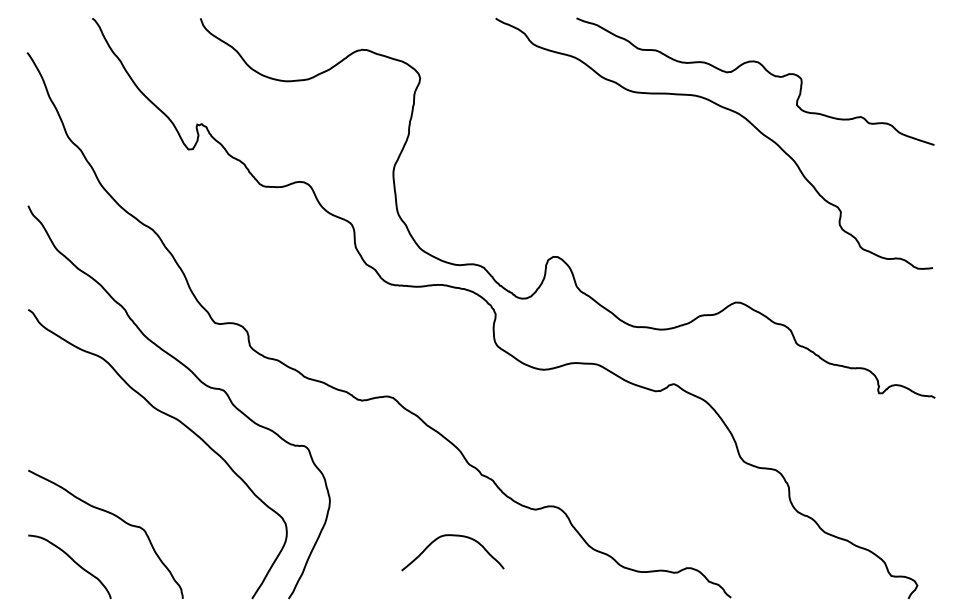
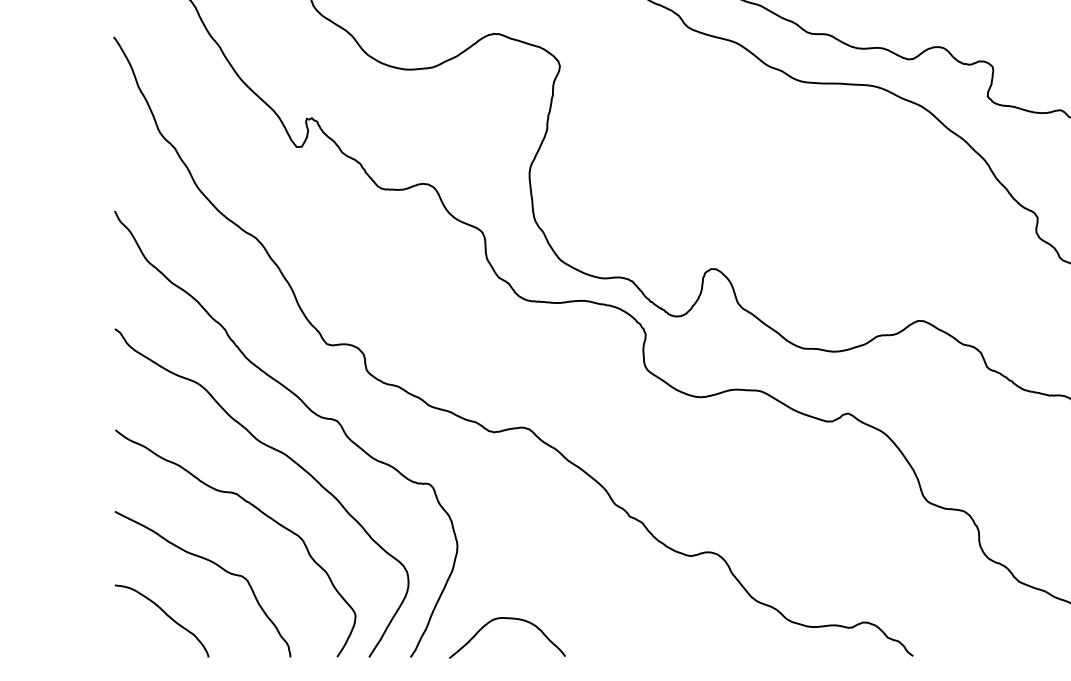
curve: (156, 471) -> (260, 512), added
curve: (452, 536) -> (506, 619), moved

